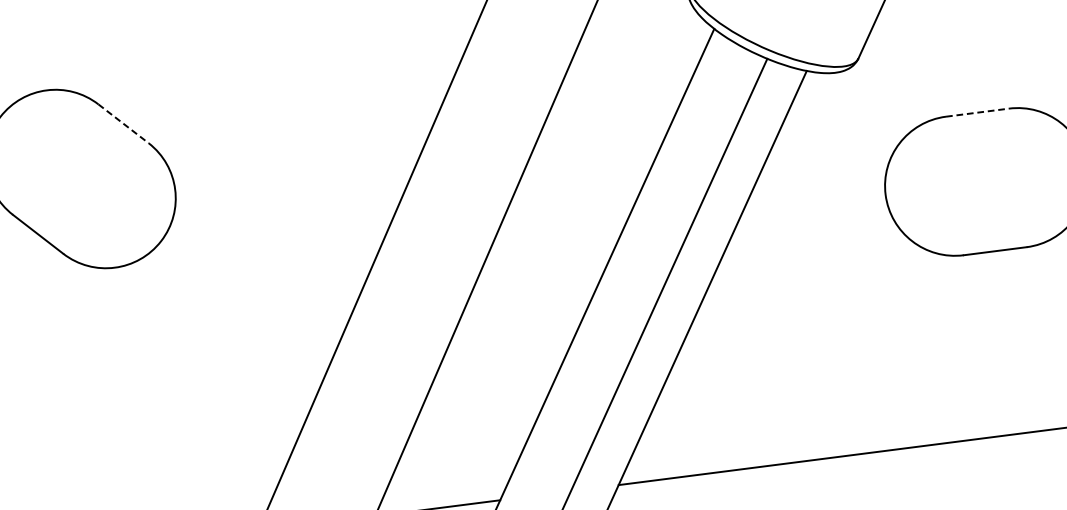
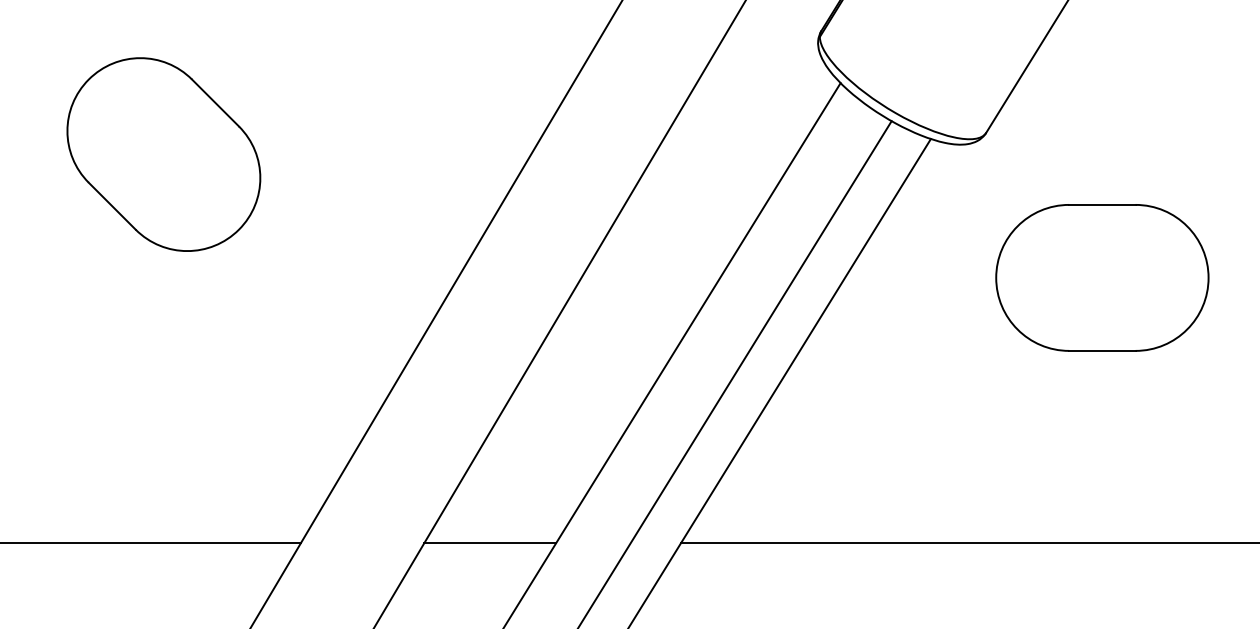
line: (977, 112) -> (1102, 204), dashed -> solid
line: (123, 124) -> (215, 103), dashed -> solid

